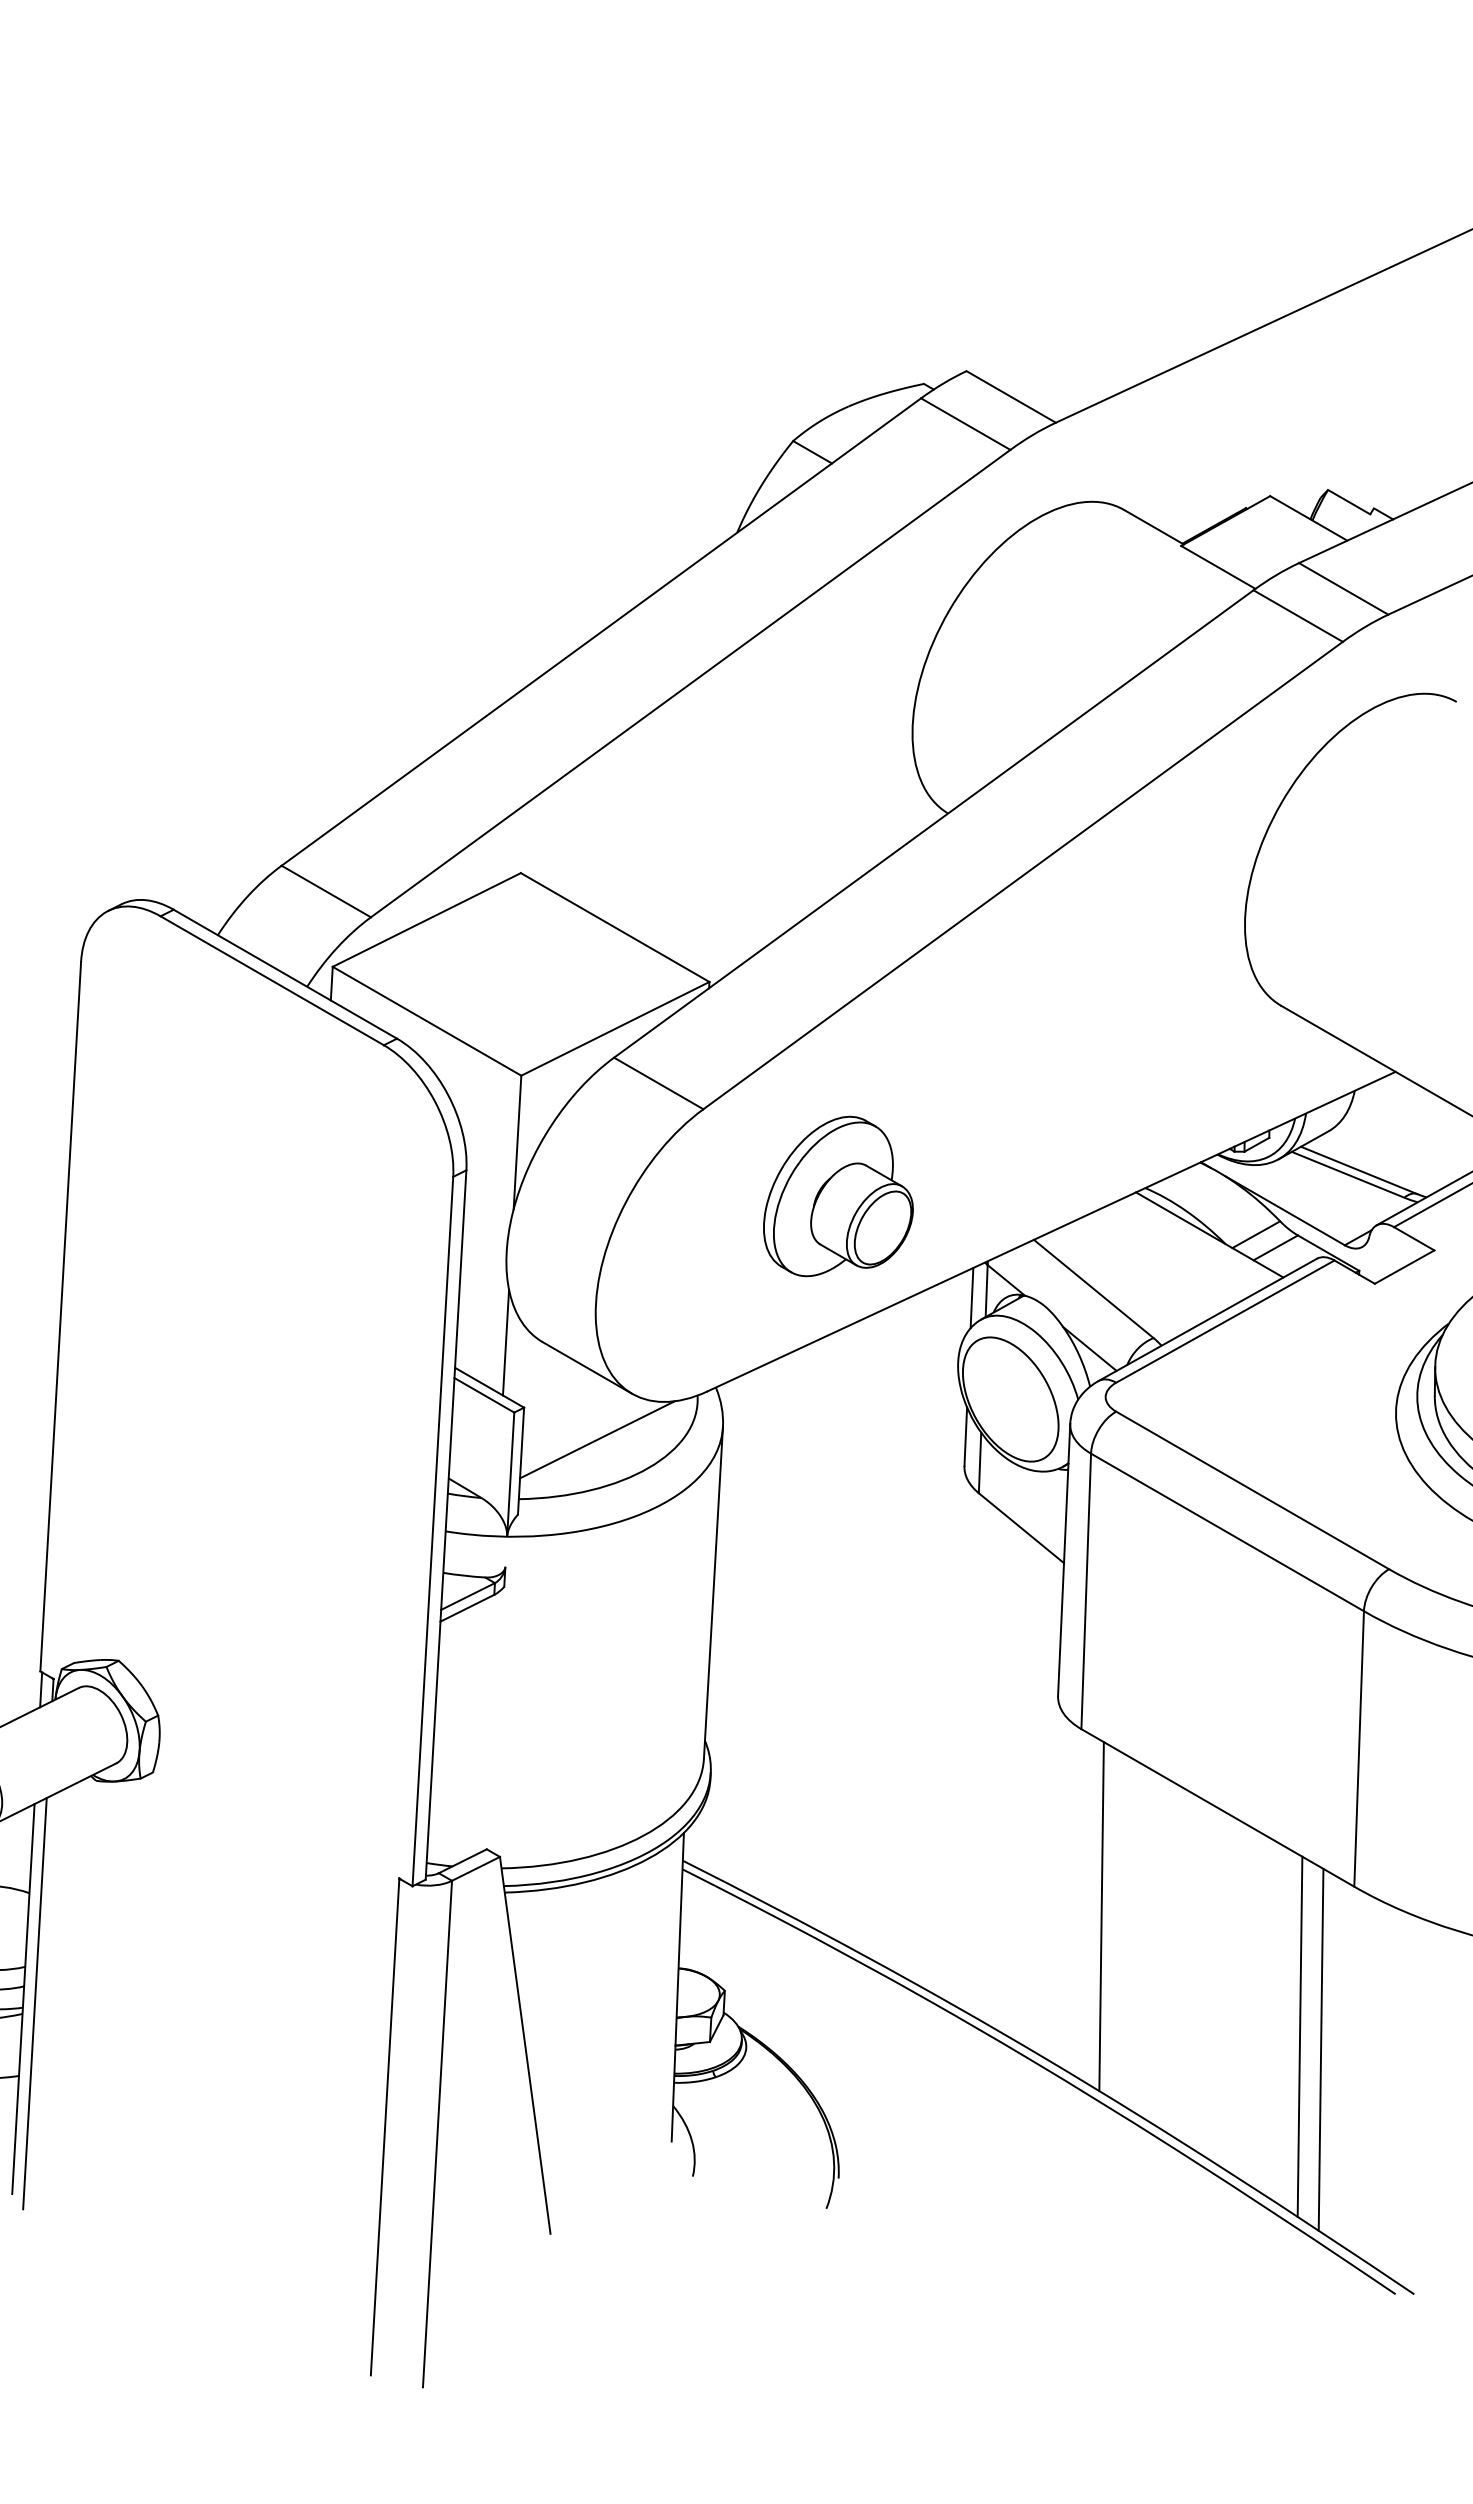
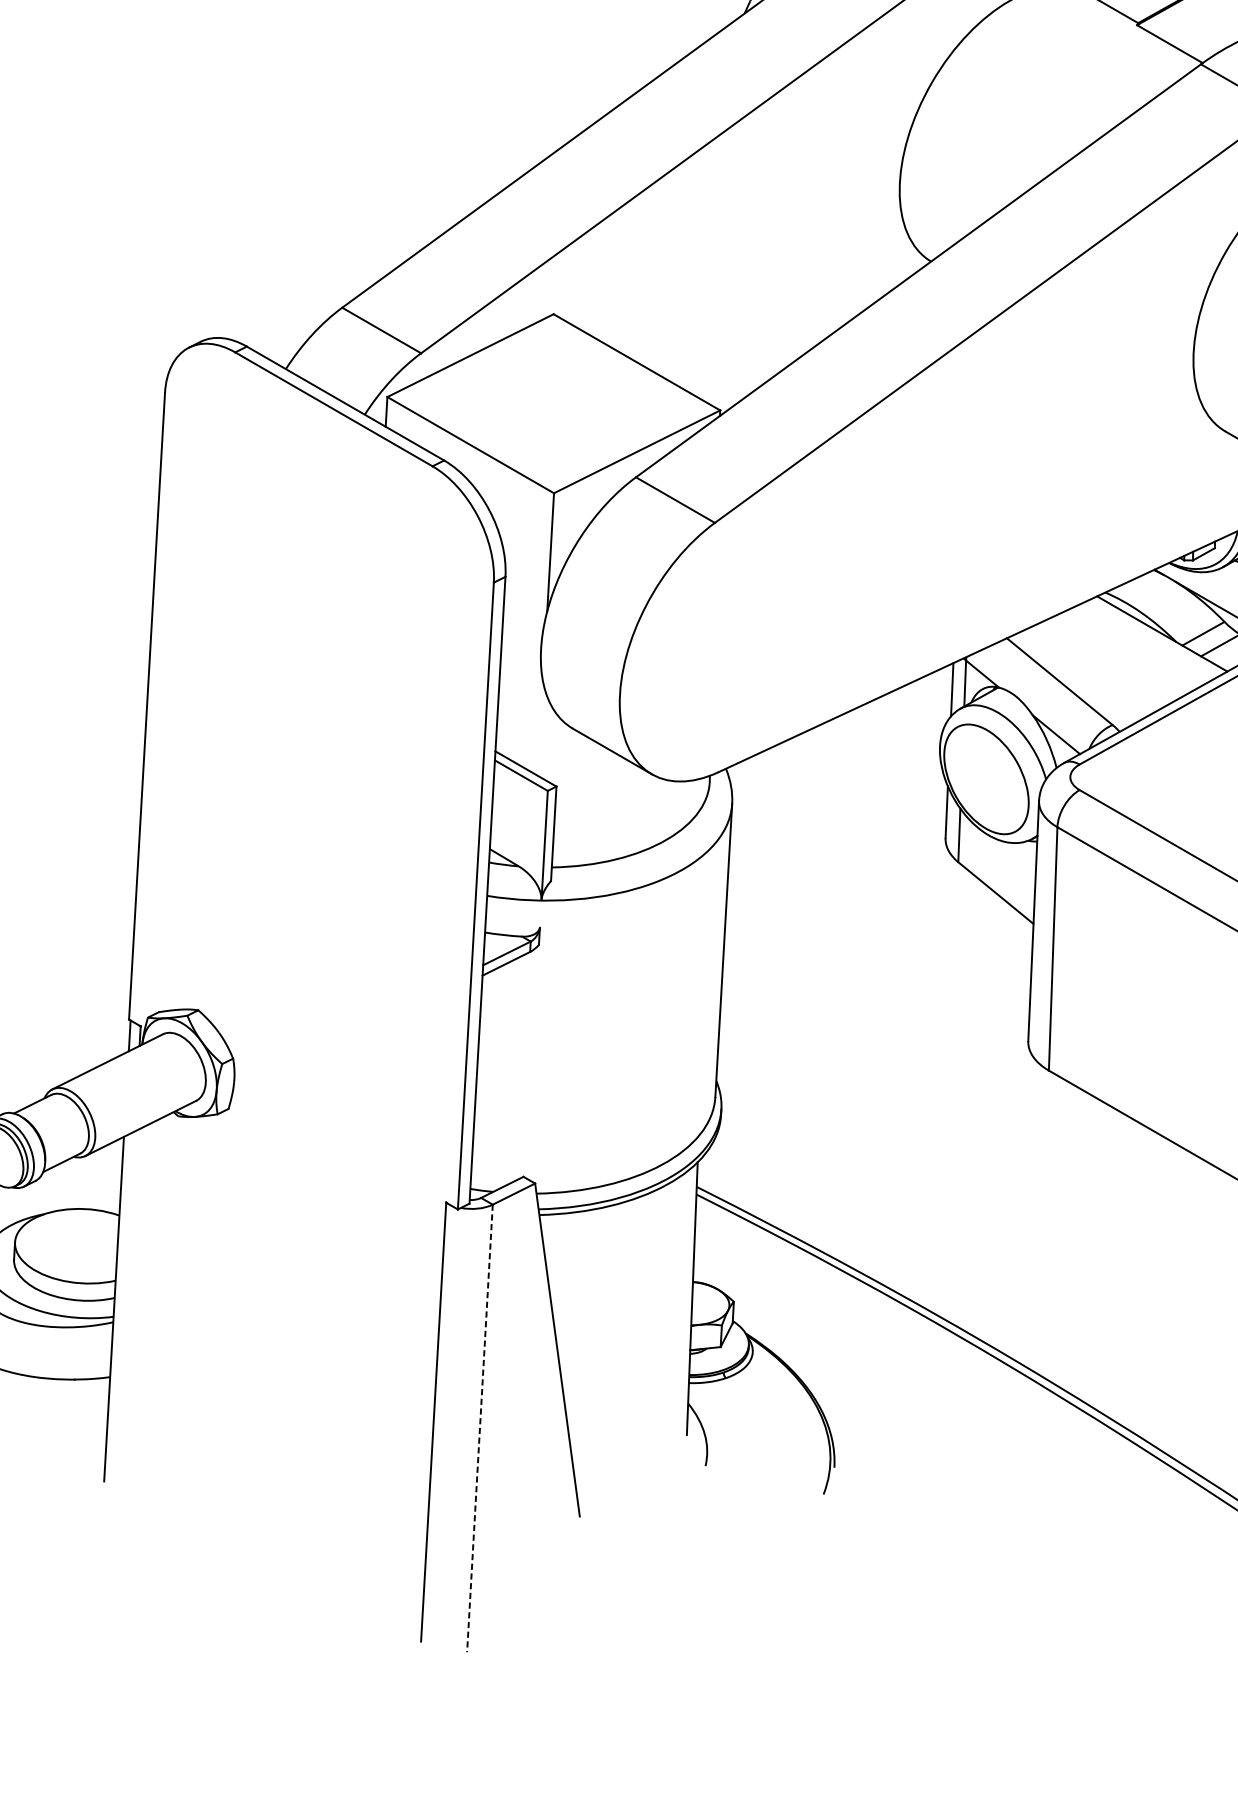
part: (838, 1196) -> (834, 599), removed
line: (505, 1342) -> (540, 728), removed
line: (597, 1439) -> (621, 814), removed
line: (1101, 1916) -> (1066, 1236), removed
line: (34, 2003) -> (123, 1313), removed
line: (437, 2134) -> (479, 1428), solid -> dashed

